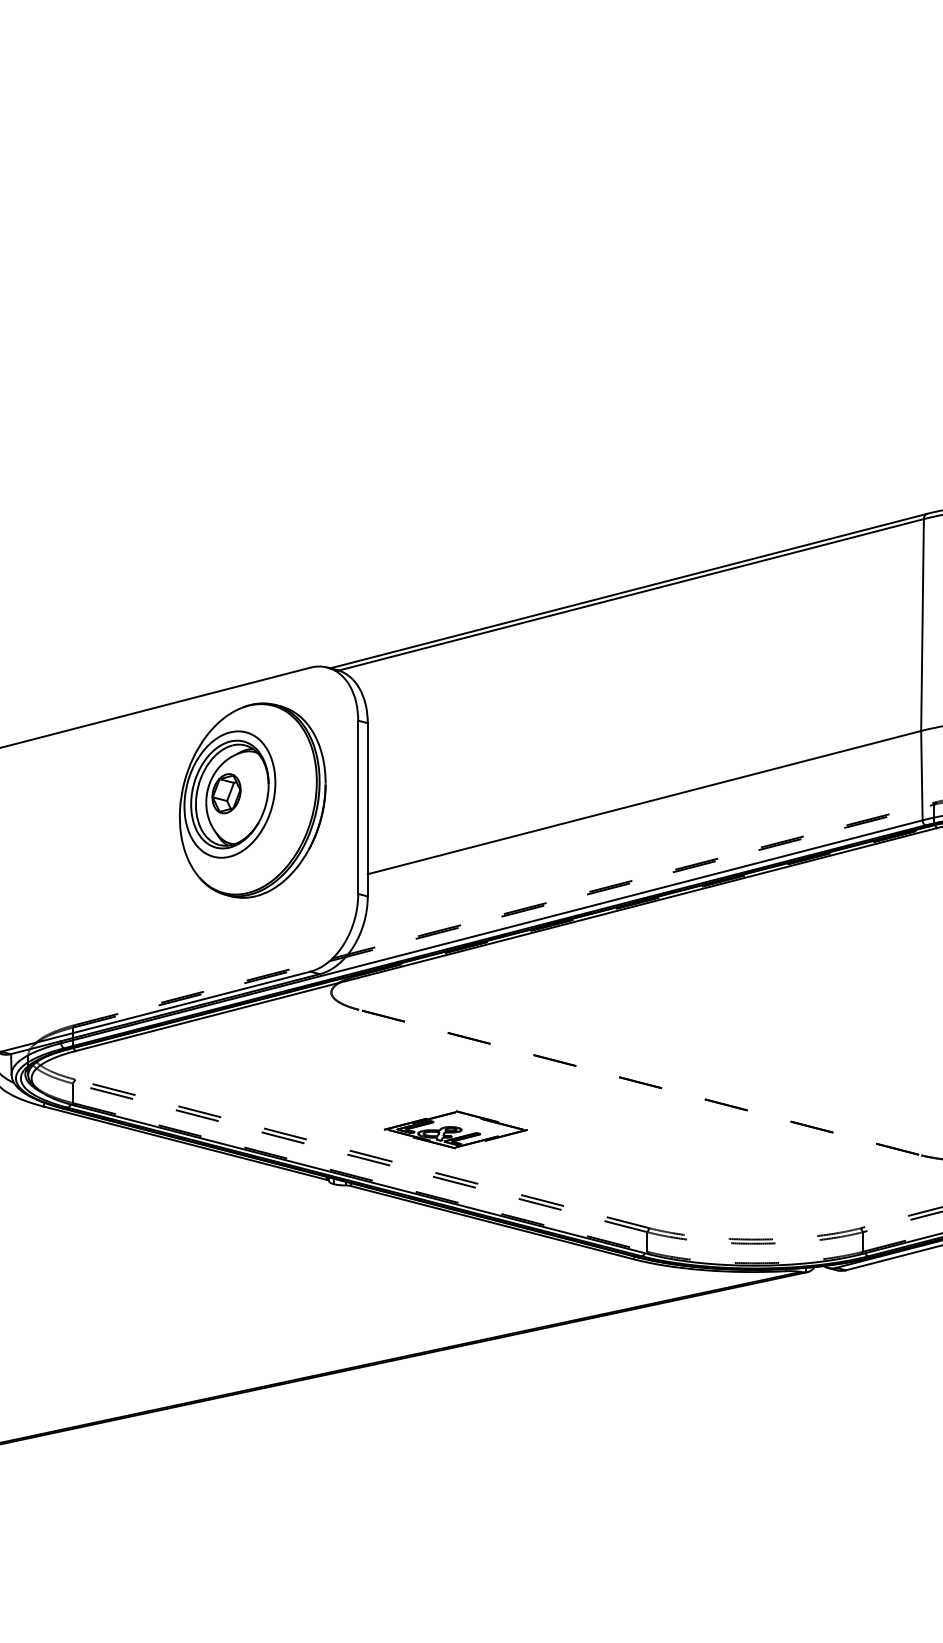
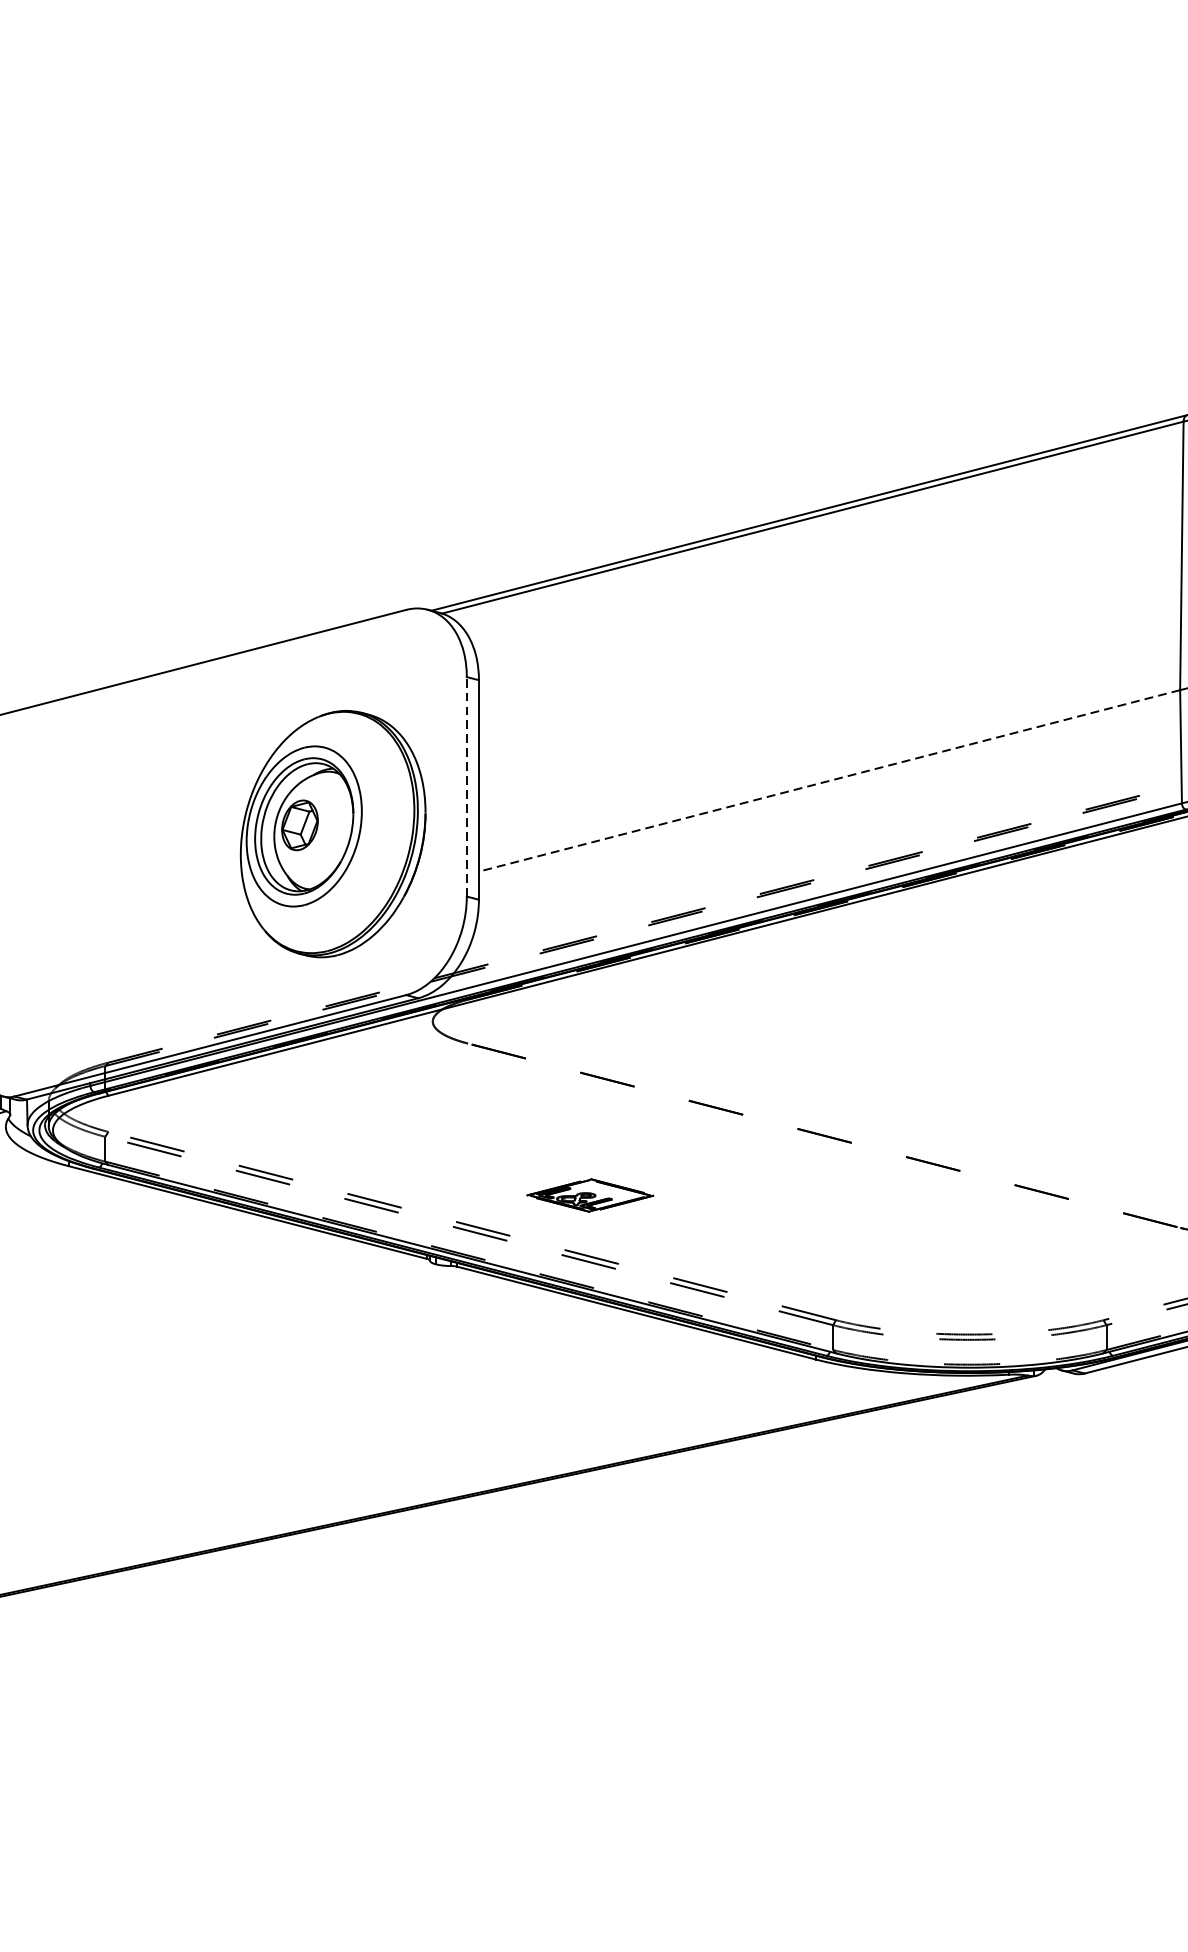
part: (252, 800) -> (332, 833), moved
line: (644, 802) -> (829, 780), solid -> dashed
line: (358, 807) -> (467, 787), solid -> dashed
part: (455, 1129) -> (590, 1195), size x0.7

